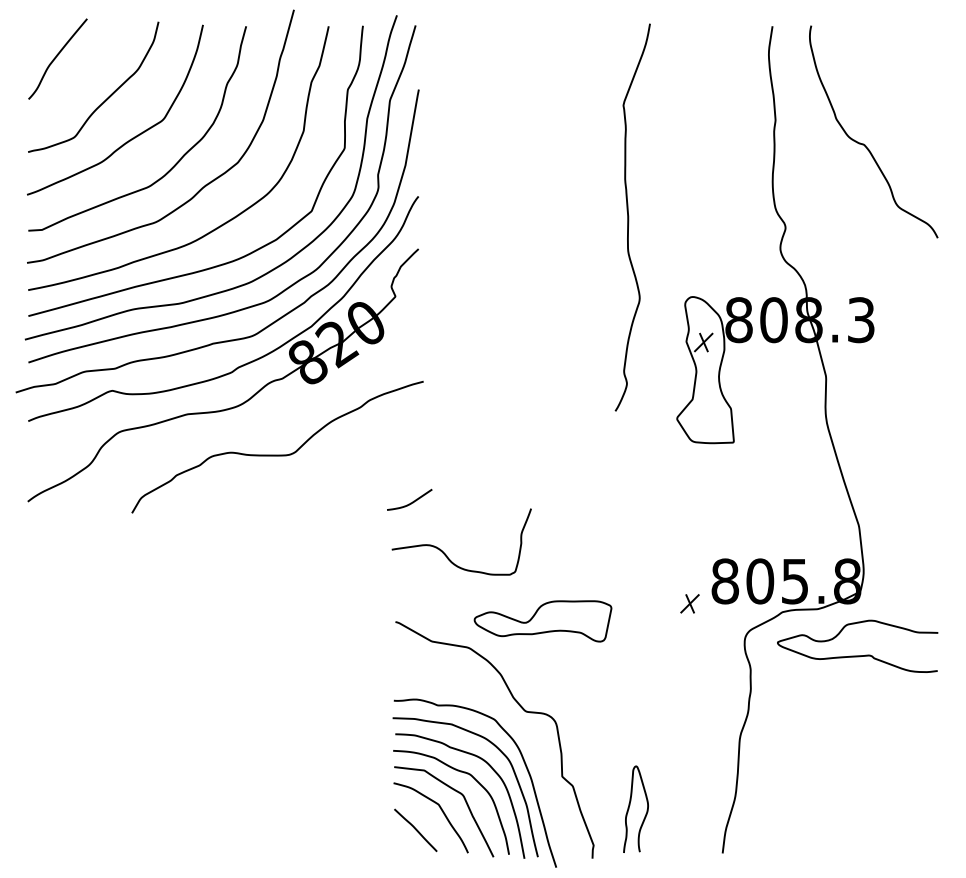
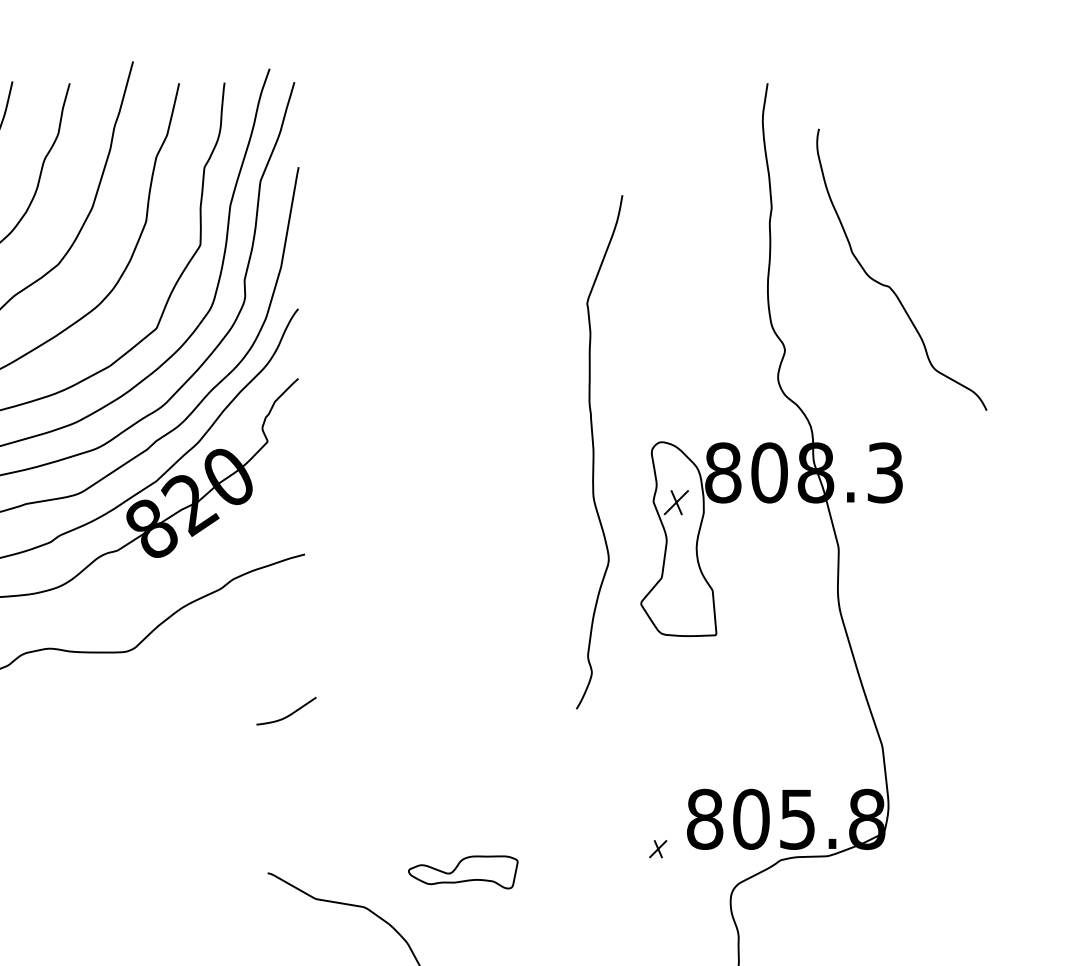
curve: (865, 144) -> (890, 286), moved
curve: (629, 217) -> (595, 452), moved
curve: (447, 555) -> (336, 784), removed
part: (689, 603) -> (657, 848), size x0.7
part: (542, 621) -> (462, 872), size x0.6
curve: (857, 655) -> (880, 917), removed

